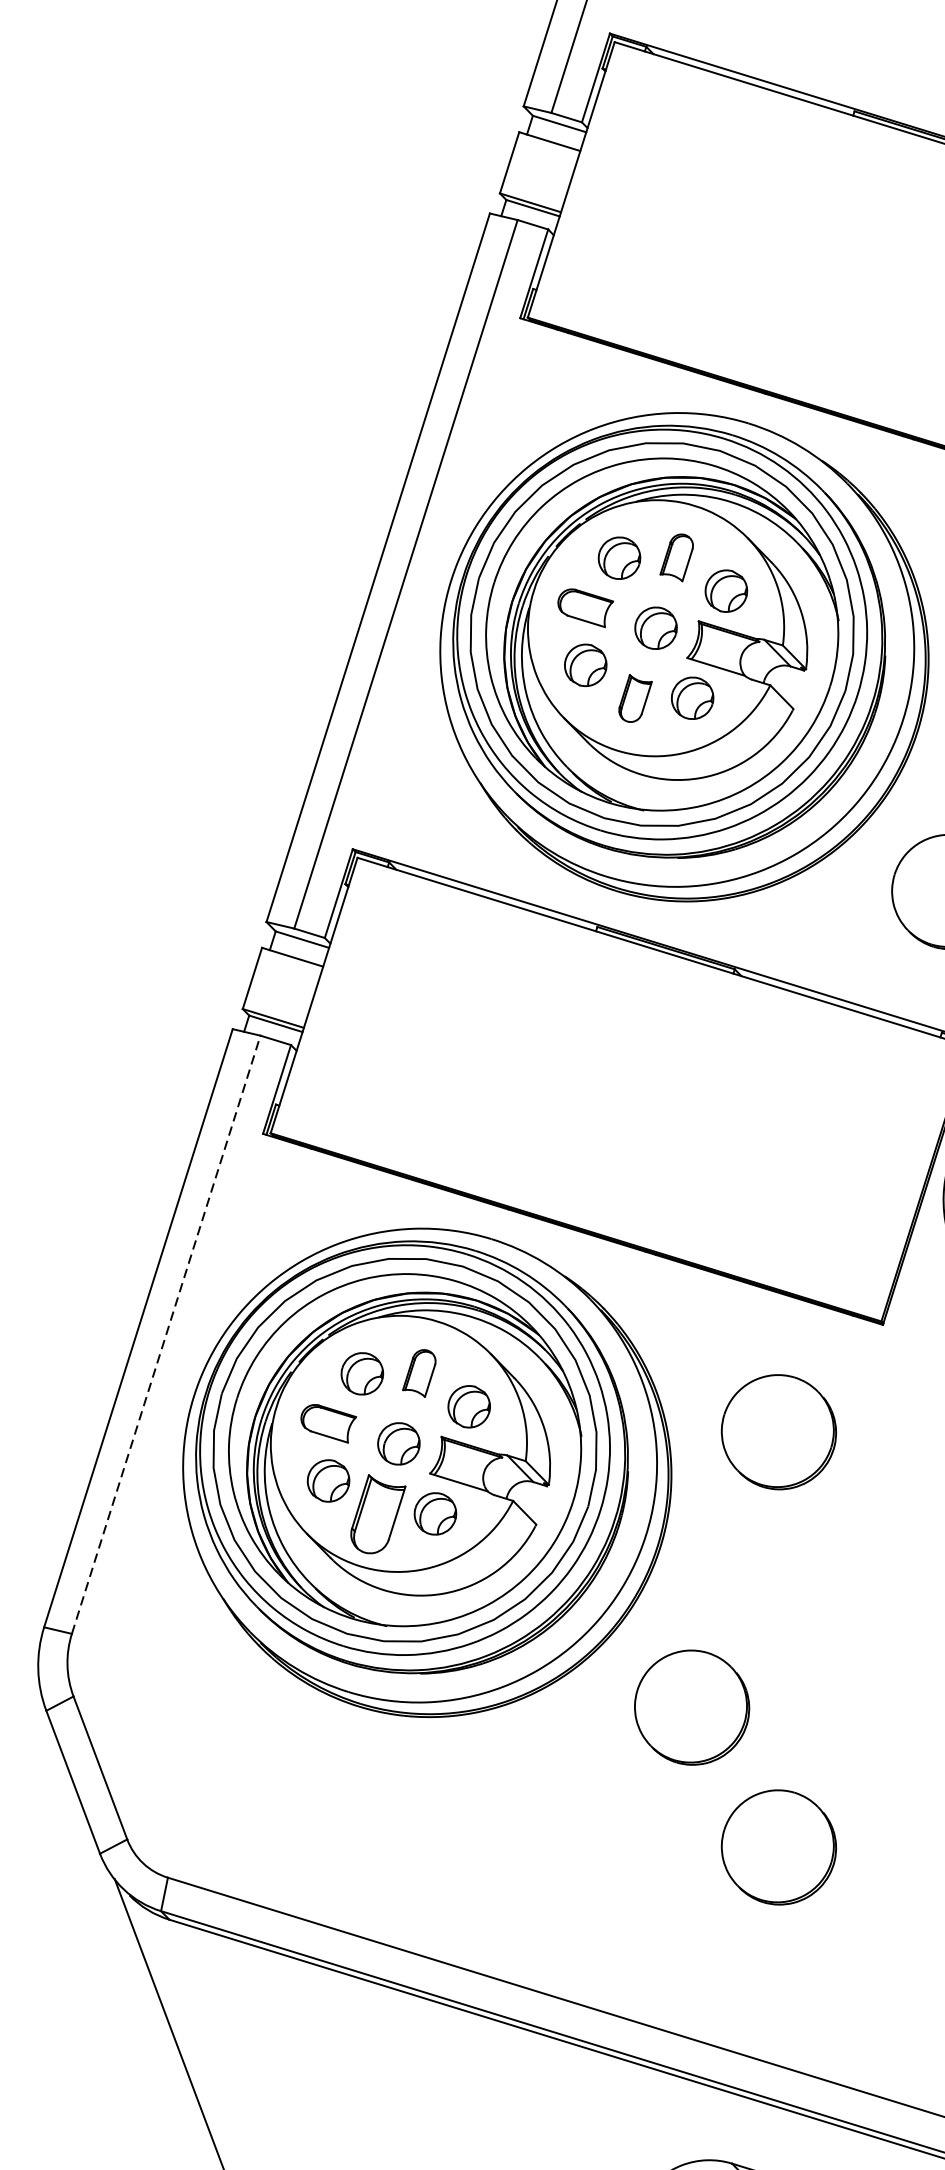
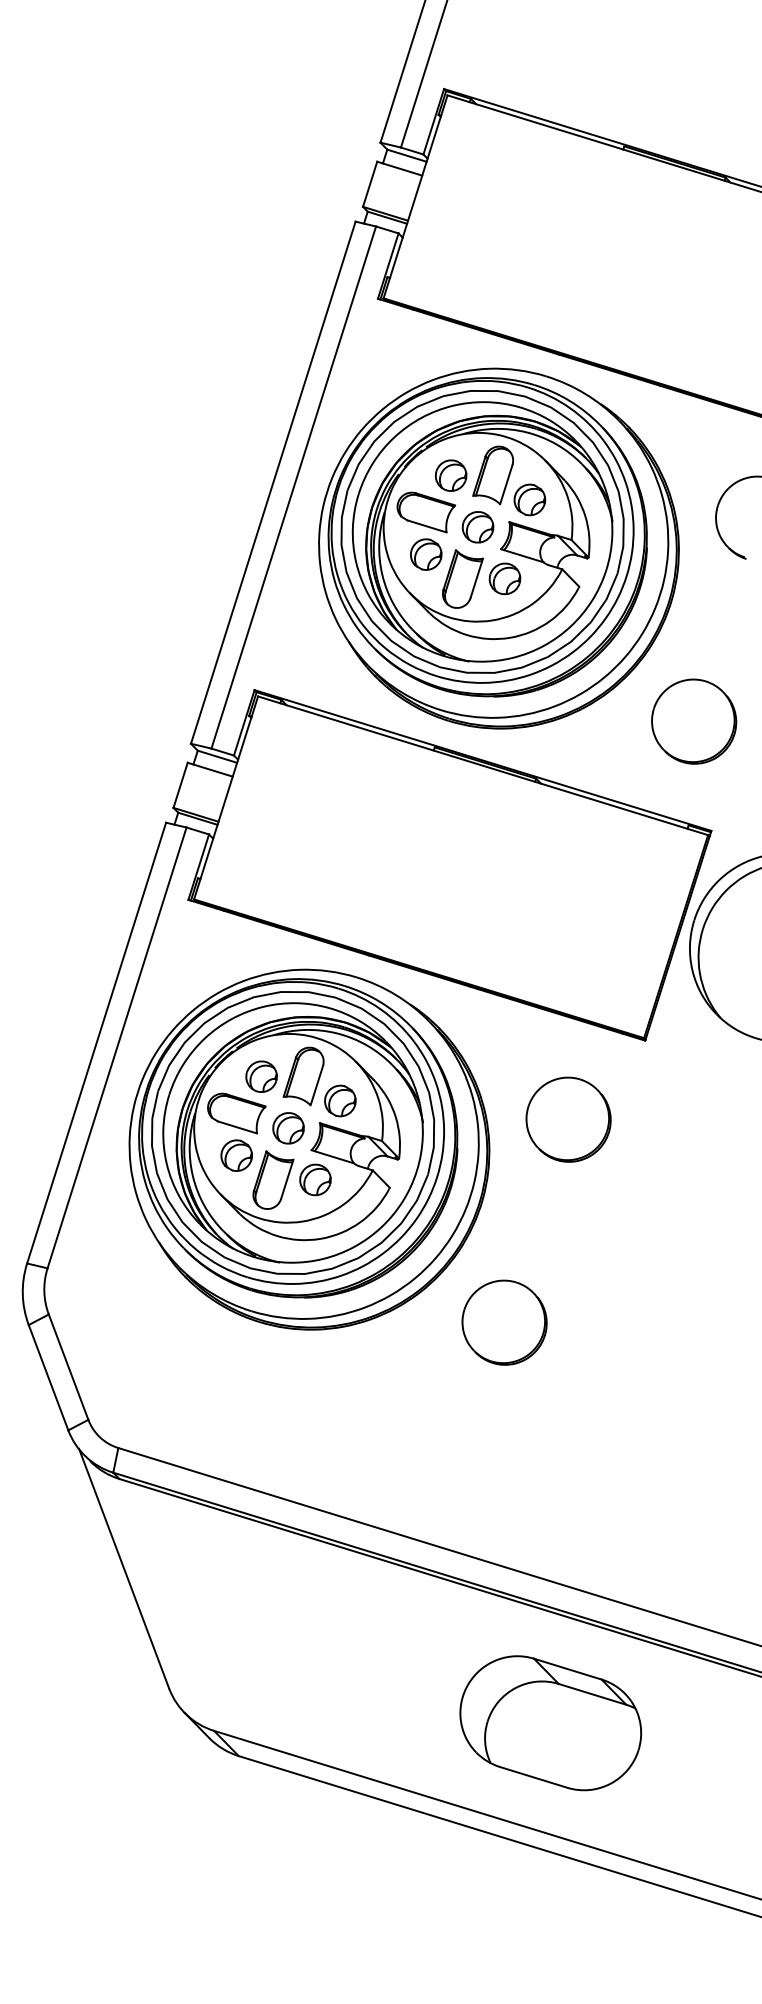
part: (677, 557) -> (493, 475), size x1.67
part: (584, 608) -> (425, 512), size x1.43
part: (634, 697) -> (462, 578), size x1.67
line: (166, 1334) -> (117, 1047), dashed -> solid
part: (419, 1373) -> (303, 1076), size x1.67
part: (328, 1423) -> (236, 1113), size x1.43
part: (778, 1847) -> (568, 1425), removed

